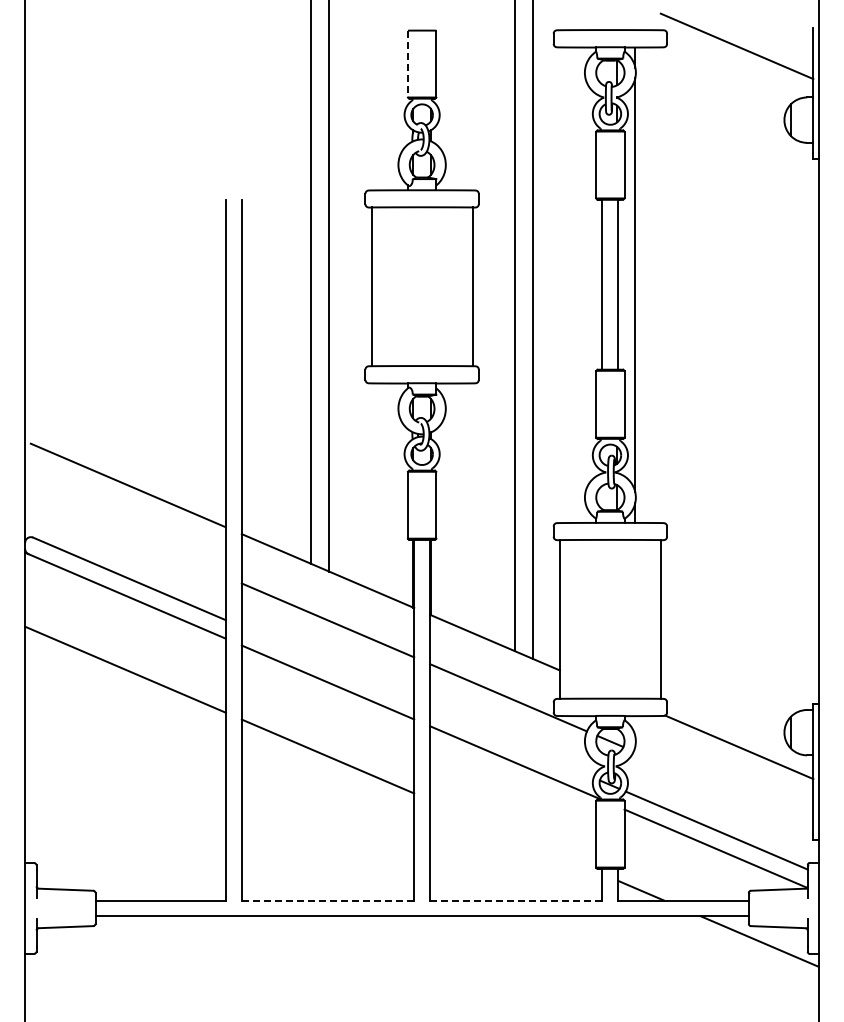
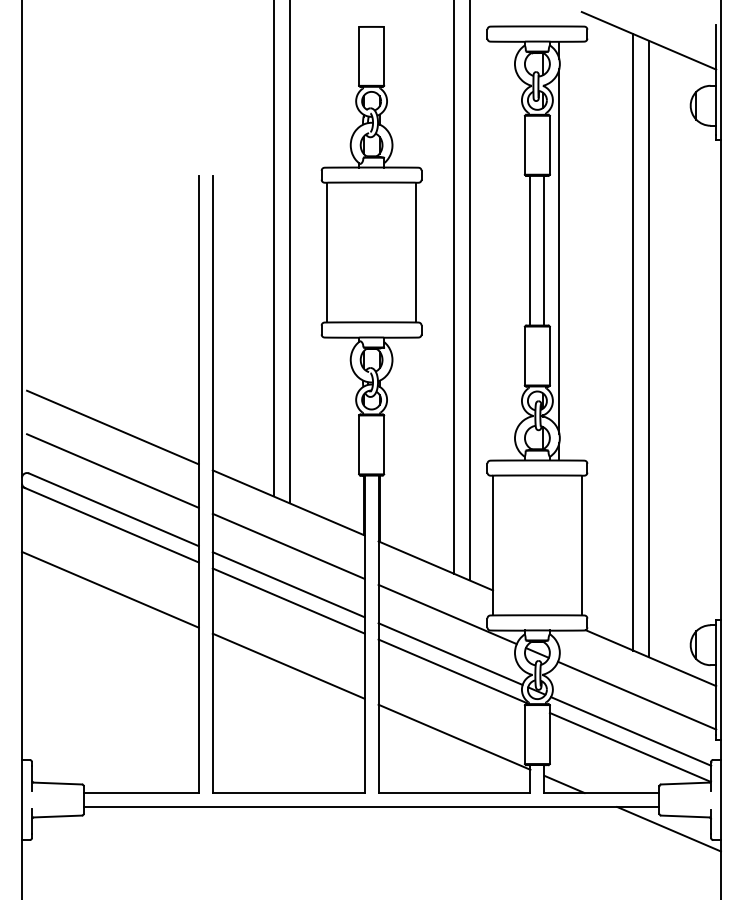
line: (407, 64) -> (358, 56), dashed -> solid
line: (719, 388) -> (633, 342), added
line: (737, 396) -> (649, 349), added
line: (127, 534) -> (112, 470), added
line: (327, 663) -> (288, 584), added
line: (511, 742) -> (450, 653), added
line: (723, 789) -> (637, 695), added
line: (516, 837) -> (454, 737), added
line: (328, 900) -> (289, 793), dashed -> solid
line: (516, 900) -> (454, 793), dashed -> solid

